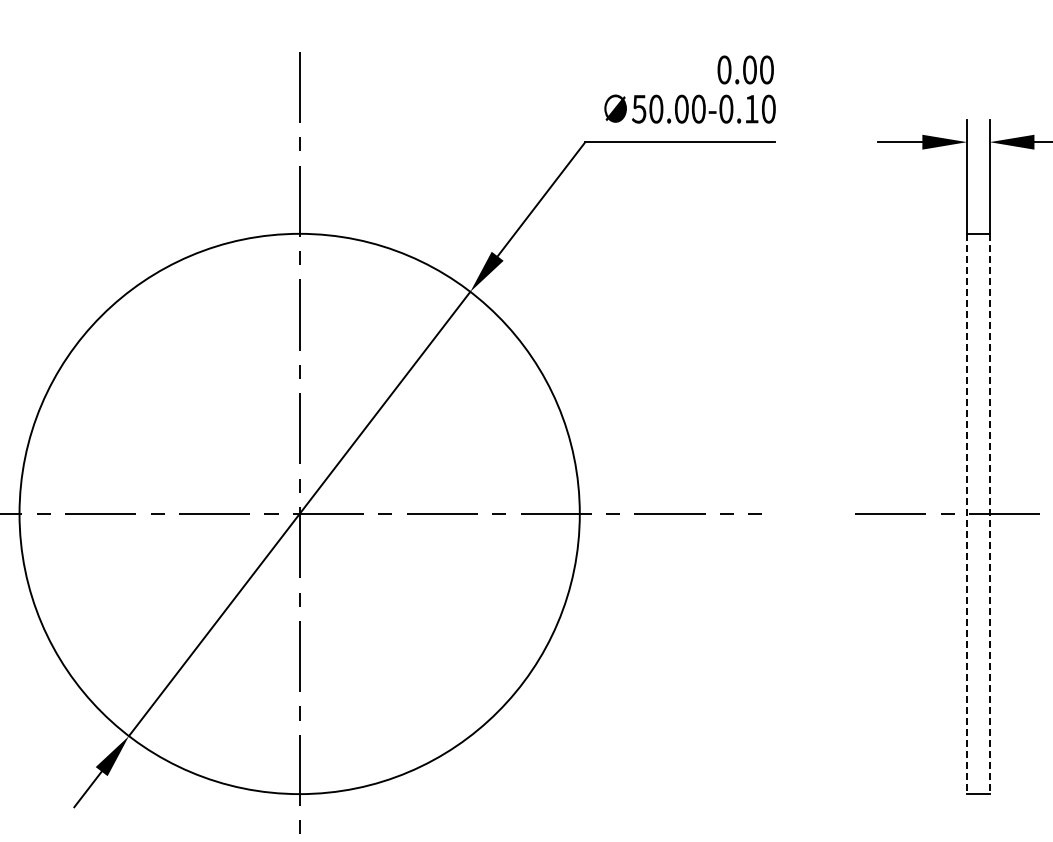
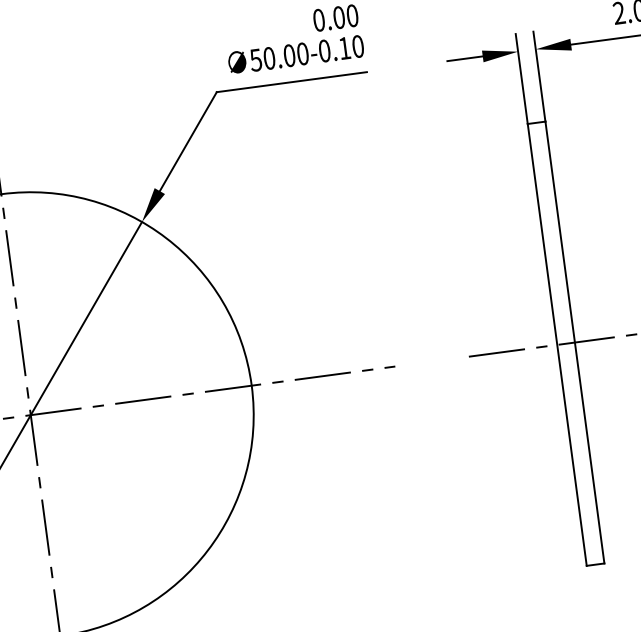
line: (967, 514) -> (557, 345), dashed -> solid
line: (989, 514) -> (574, 342), dashed -> solid

